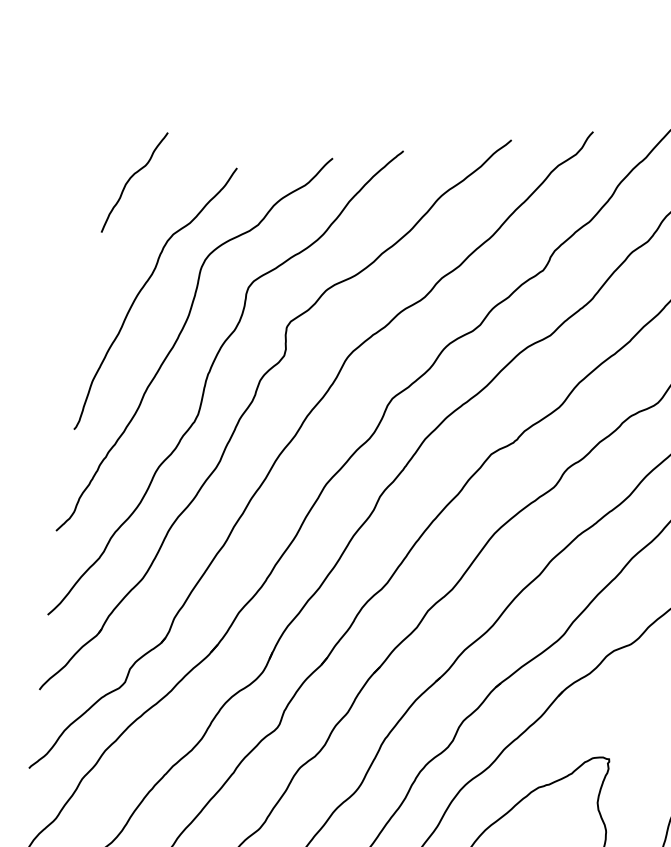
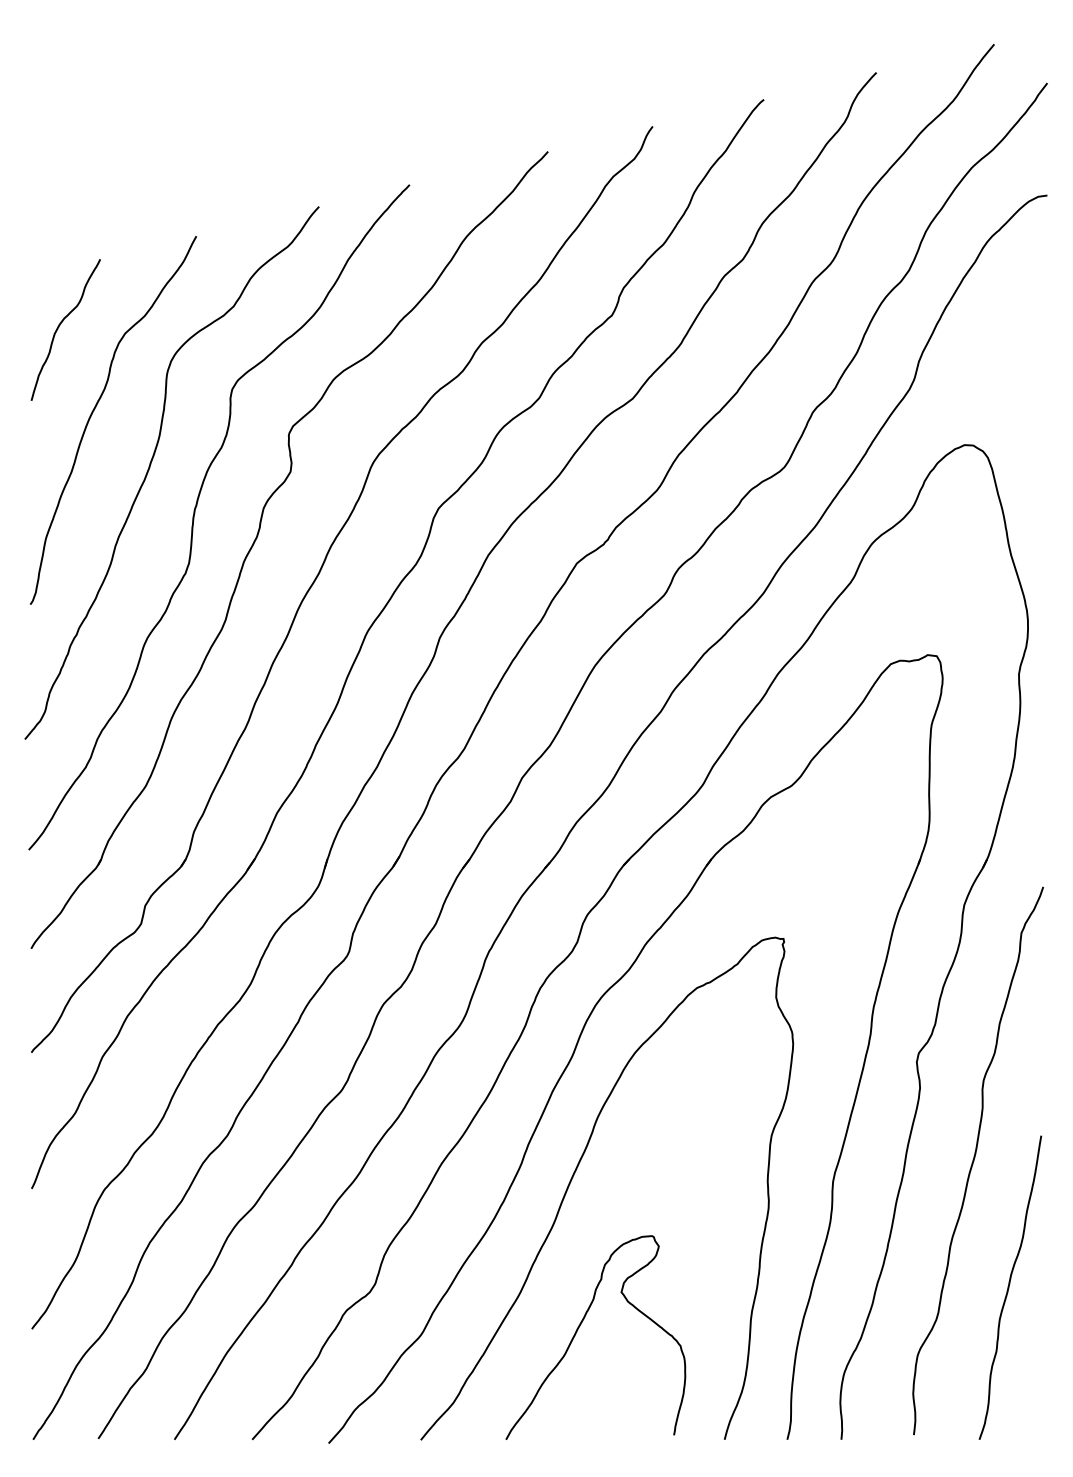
curve: (130, 180) -> (59, 327), moved

